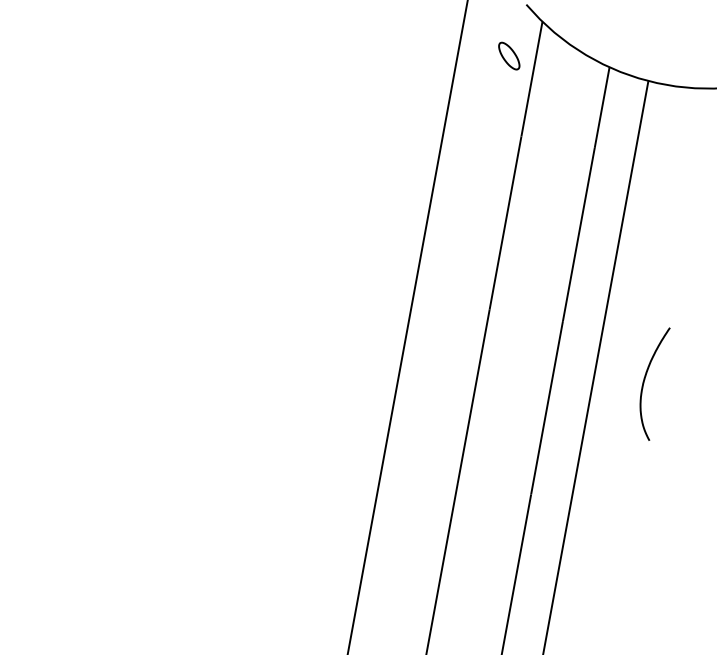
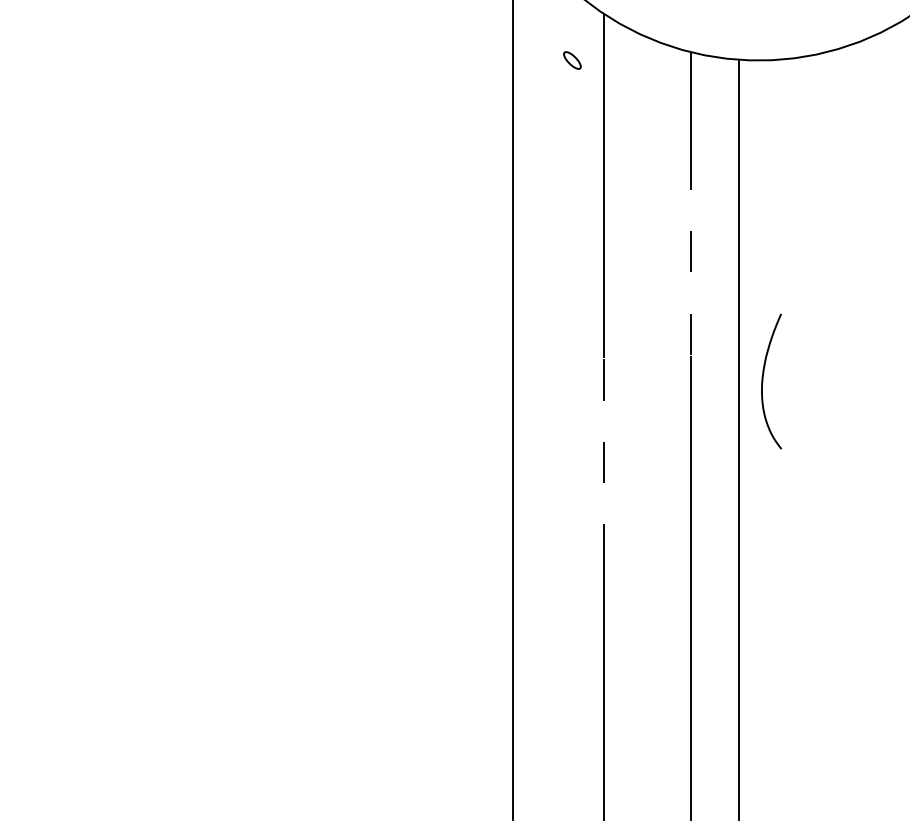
part: (509, 56) -> (572, 60), size x0.6
line: (578, 234) -> (690, 252), solid -> dashed
curve: (644, 381) -> (763, 381), moved
line: (473, 396) -> (603, 462), solid -> dashed

